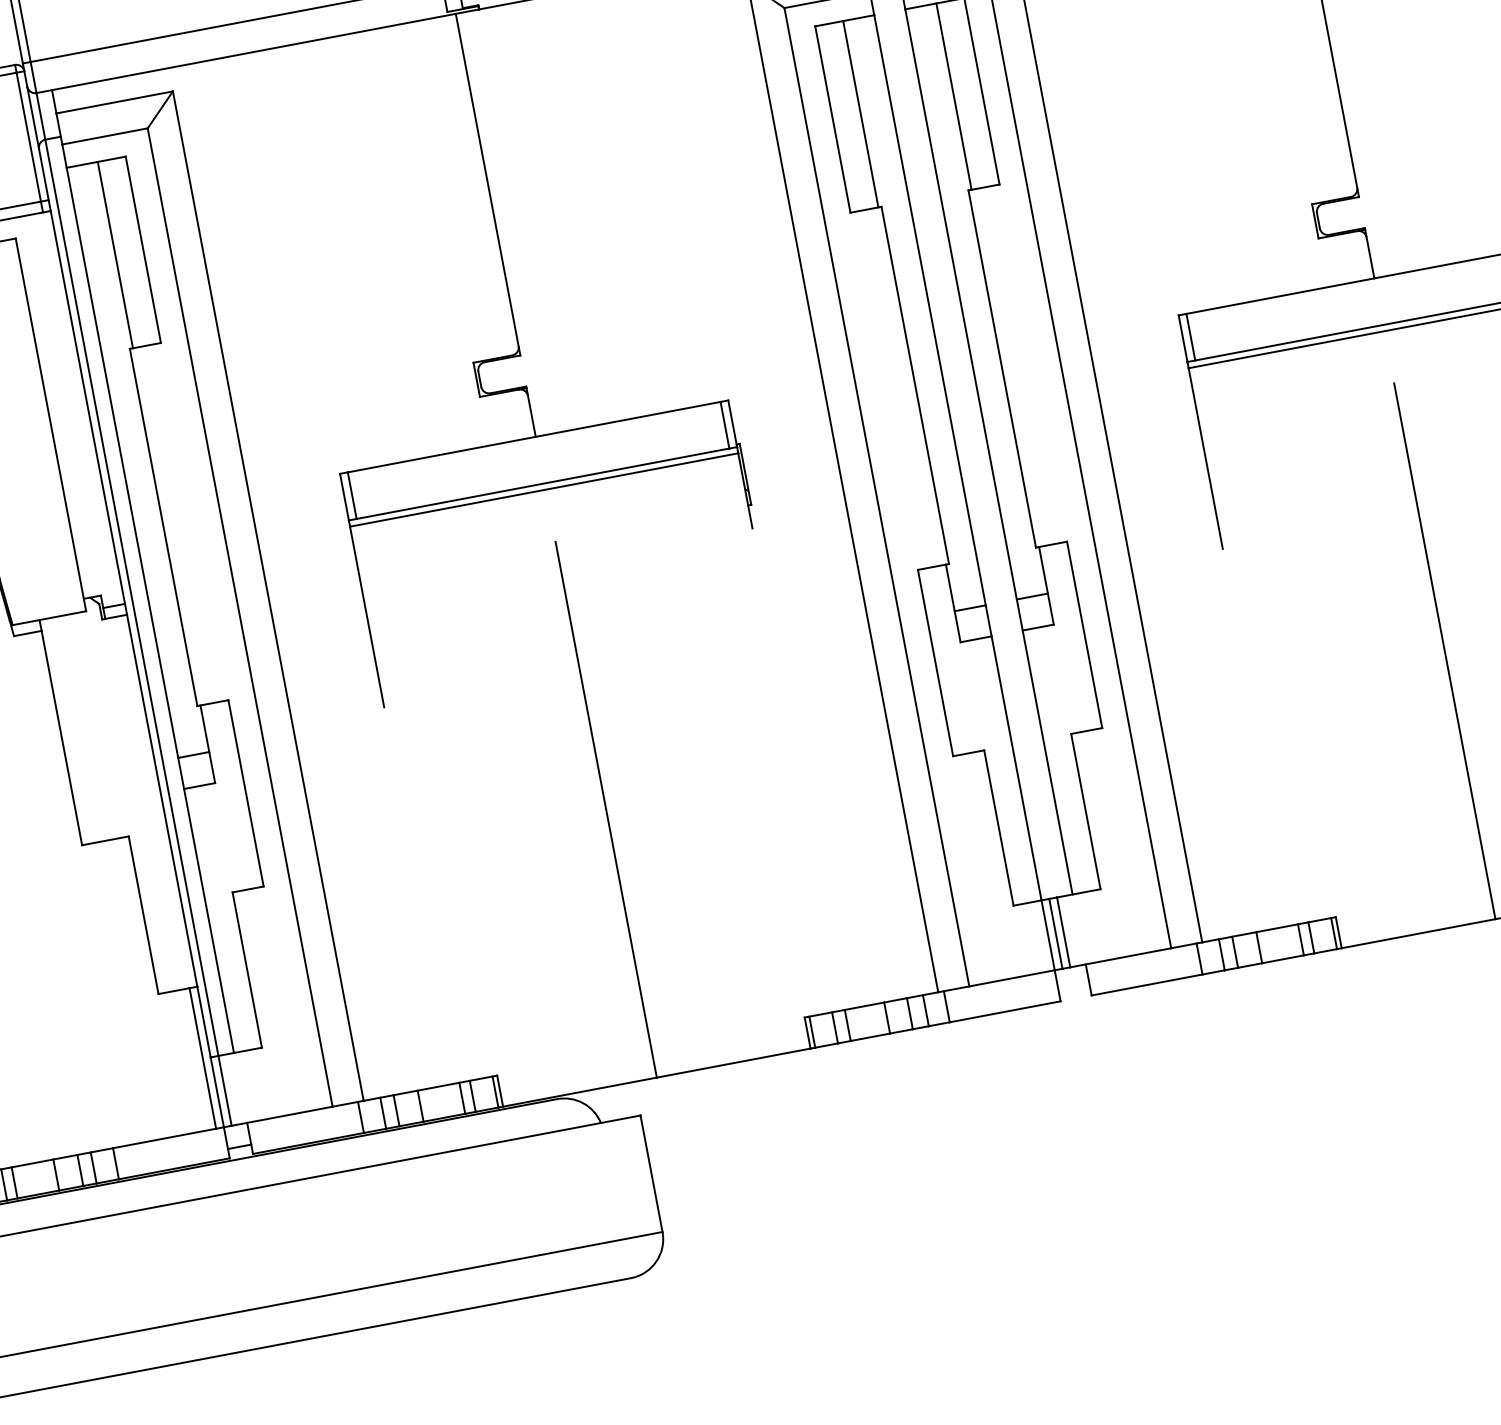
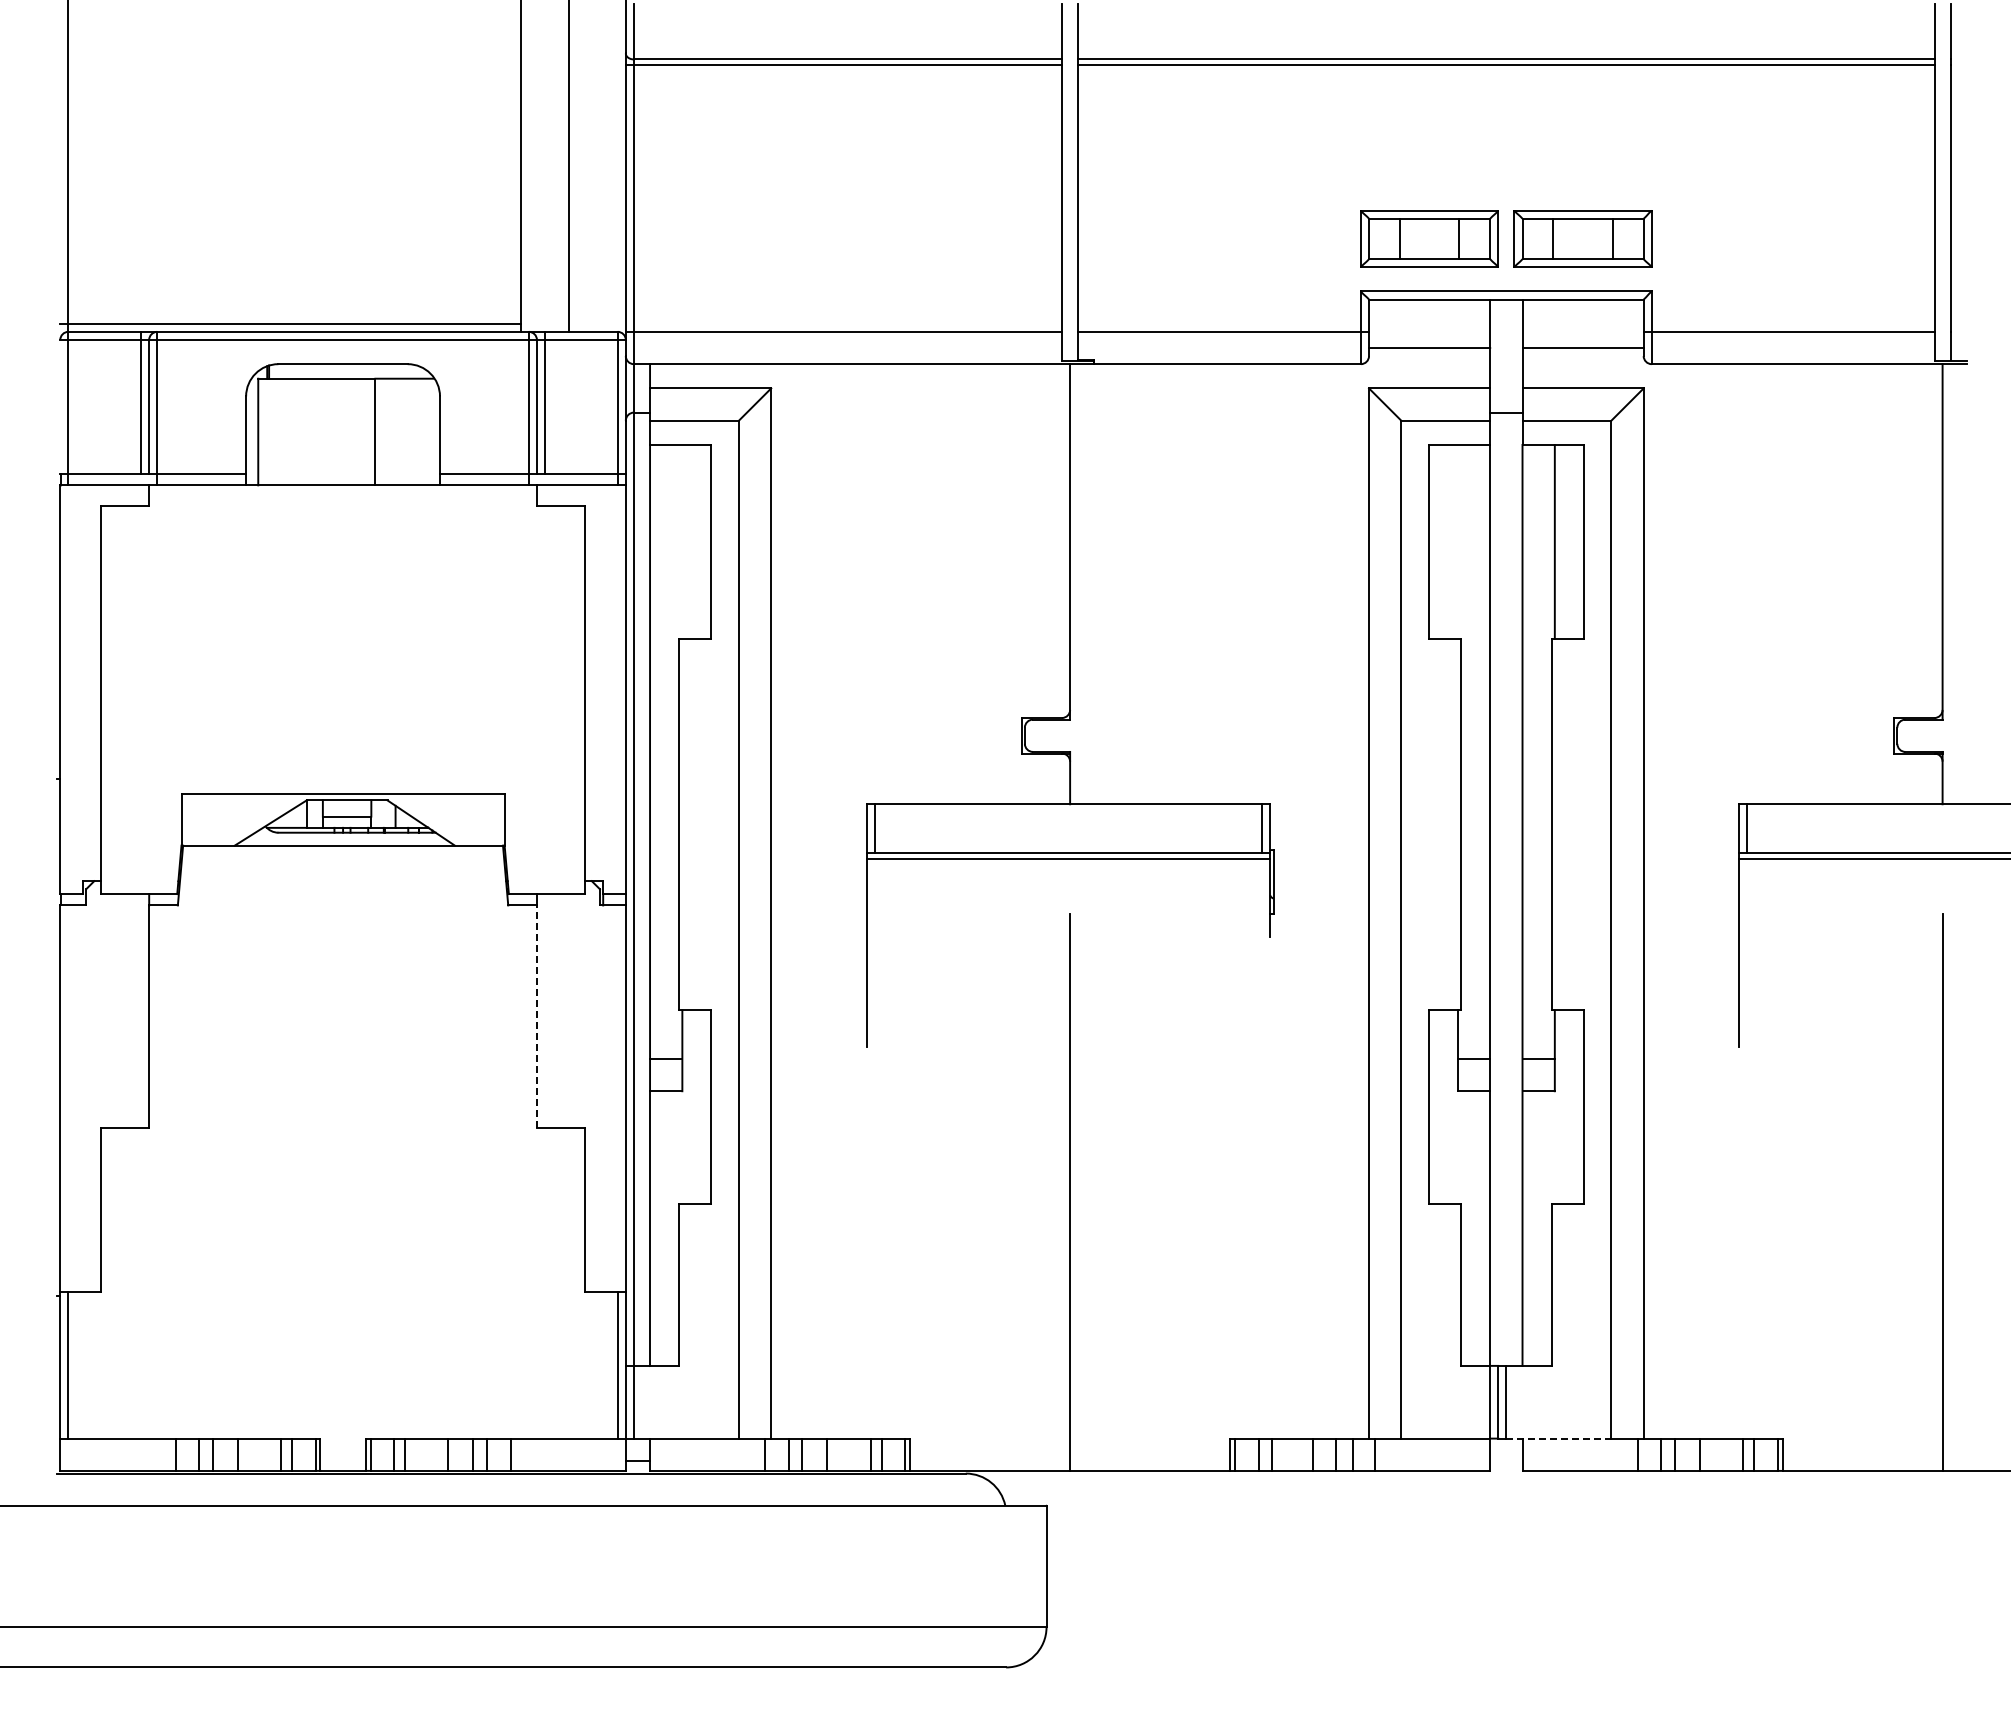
line: (860, 113) -> (1457, 541), removed
line: (115, 254) -> (682, 541), removed
line: (61, 737) -> (536, 1016), solid -> dashed
line: (1120, 957) -> (1558, 1438), solid -> dashed

